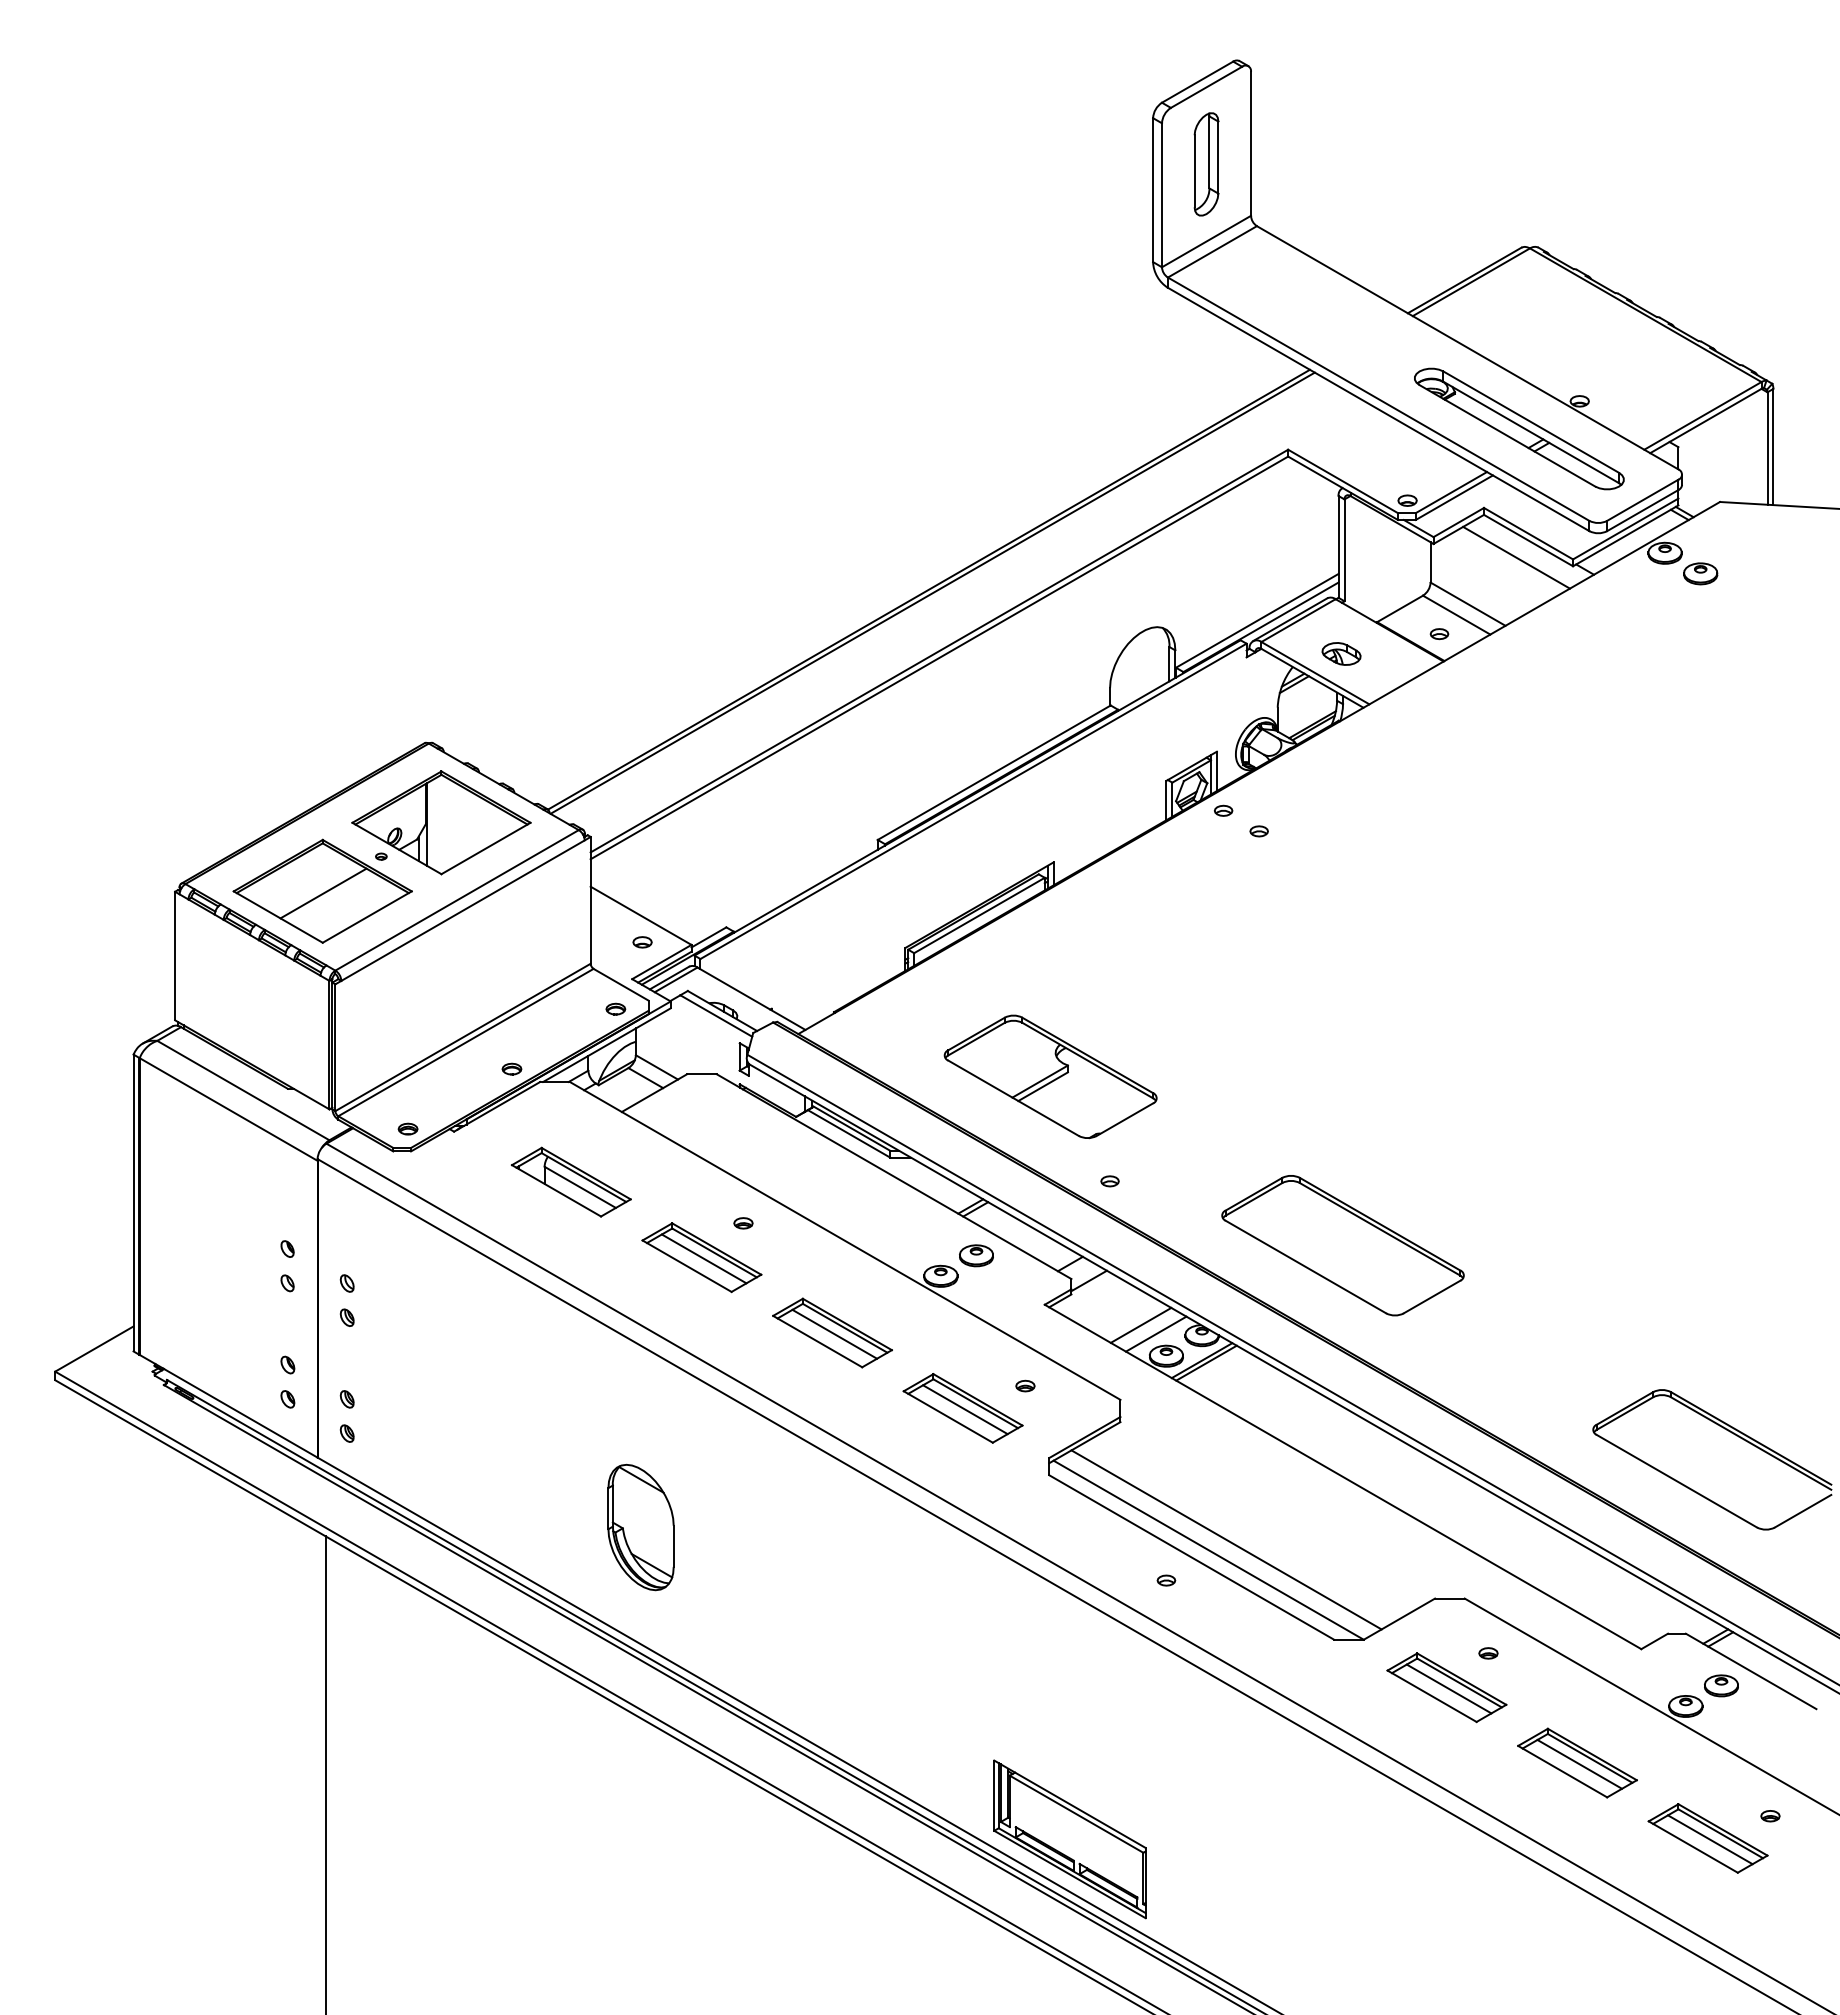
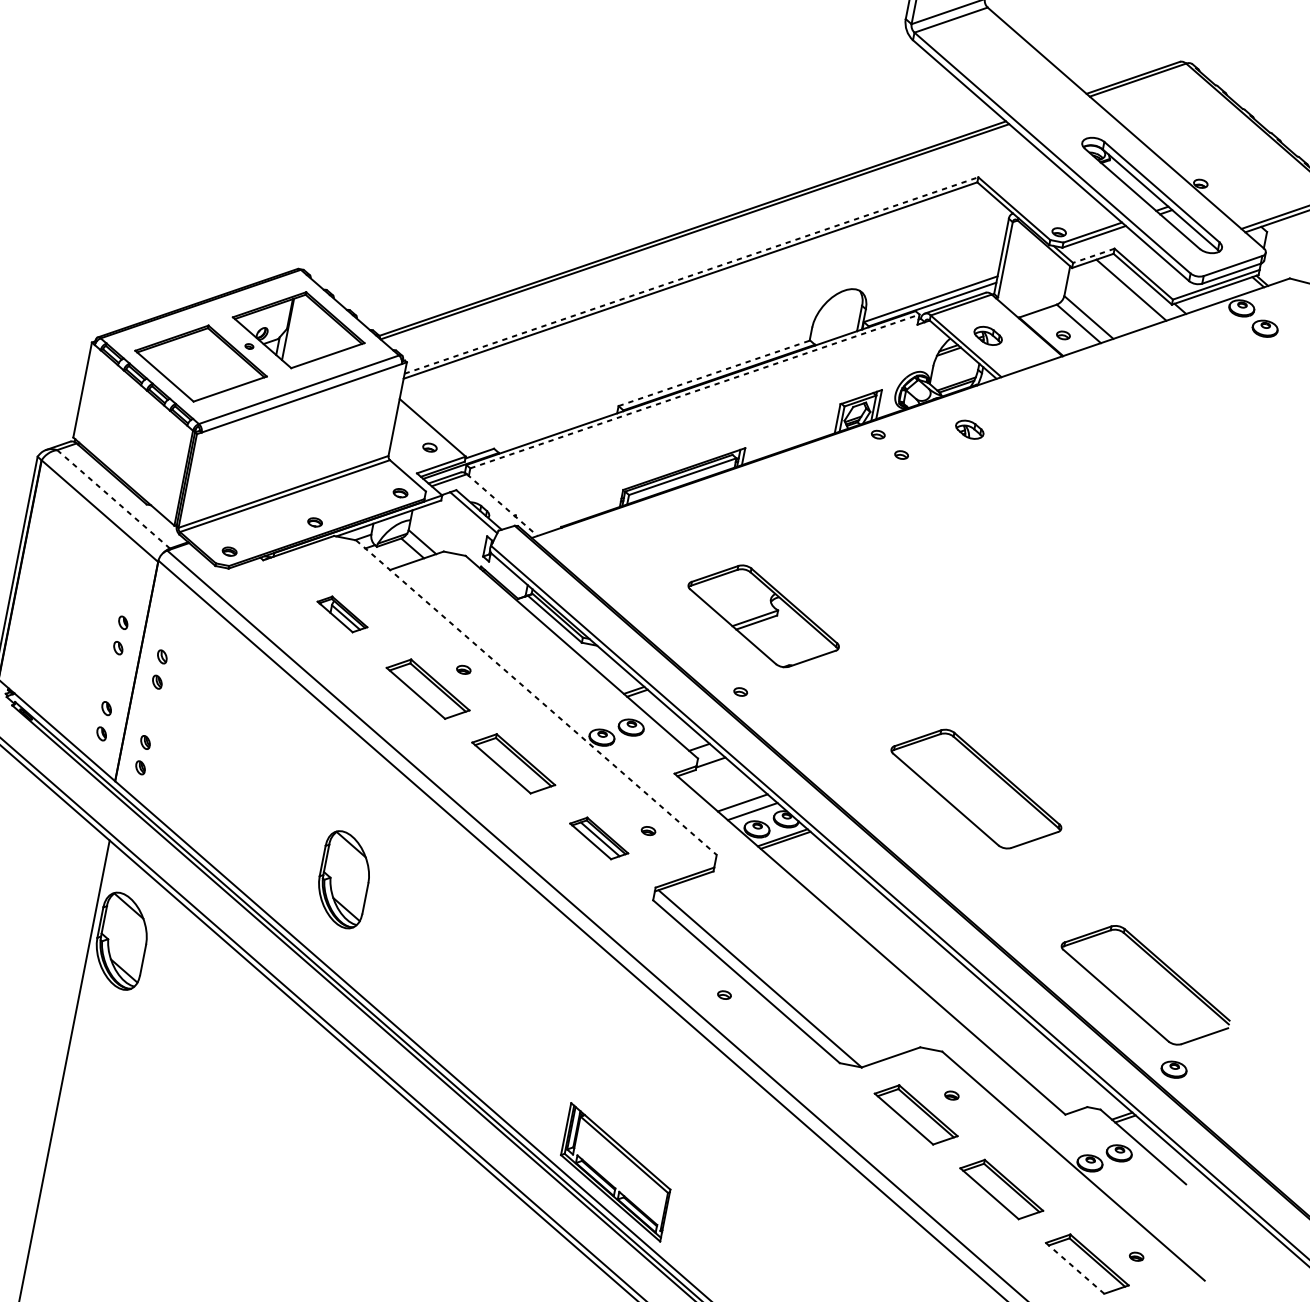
line: (1458, 522) -> (1093, 255), solid -> dashed
line: (939, 651) -> (691, 275), solid -> dashed
line: (994, 772) -> (714, 373), solid -> dashed
part: (1341, 780) -> (969, 429), added
line: (973, 801) -> (694, 391), solid -> dashed
line: (323, 893) -> (201, 365), removed
line: (751, 998) -> (502, 504), solid -> dashed
part: (1050, 1076) -> (763, 616), moved
line: (243, 1090) -> (113, 499), solid -> dashed
part: (570, 1181) -> (342, 613), size x0.6
line: (845, 1240) -> (536, 697), solid -> dashed
part: (1342, 1245) -> (976, 788), moved
line: (703, 1258) -> (429, 690), removed
line: (834, 1333) -> (515, 764), removed
part: (962, 1408) -> (598, 838), size x0.7
line: (1226, 1539) -> (774, 973), removed
part: (1771, 1562) -> (1174, 1069), added
part: (366, 1664) -> (121, 941), added
line: (1448, 1688) -> (917, 1115), removed
line: (1579, 1763) -> (1003, 1190), removed
line: (1710, 1839) -> (1088, 1265), removed
line: (1693, 1847) -> (1075, 1268), solid -> dashed

